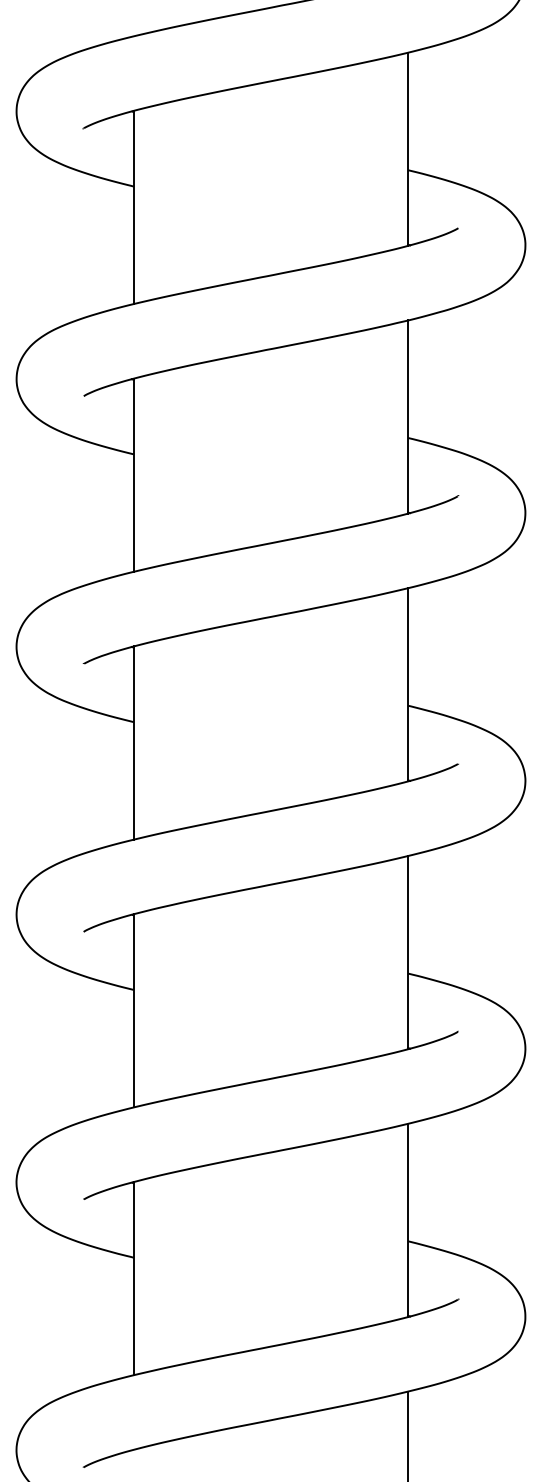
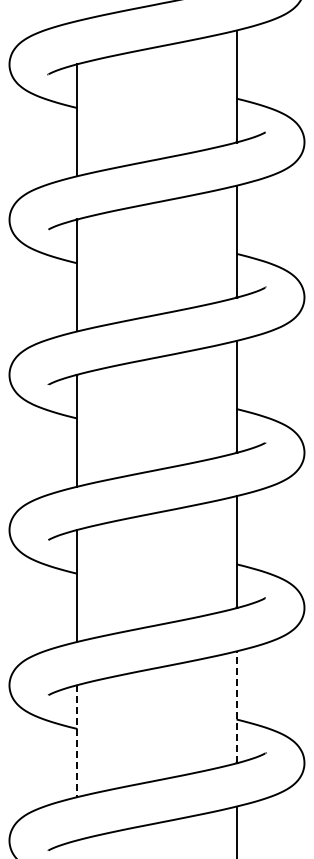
line: (408, 1220) -> (236, 707), solid -> dashed
line: (133, 1279) -> (77, 741), solid -> dashed

